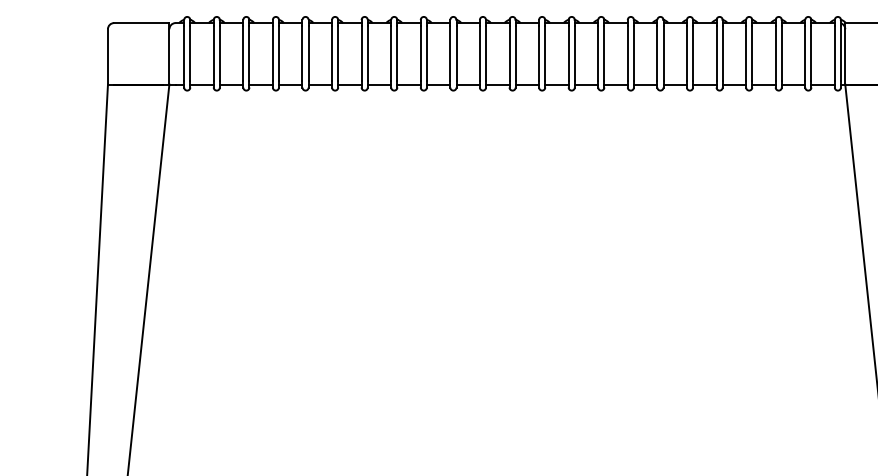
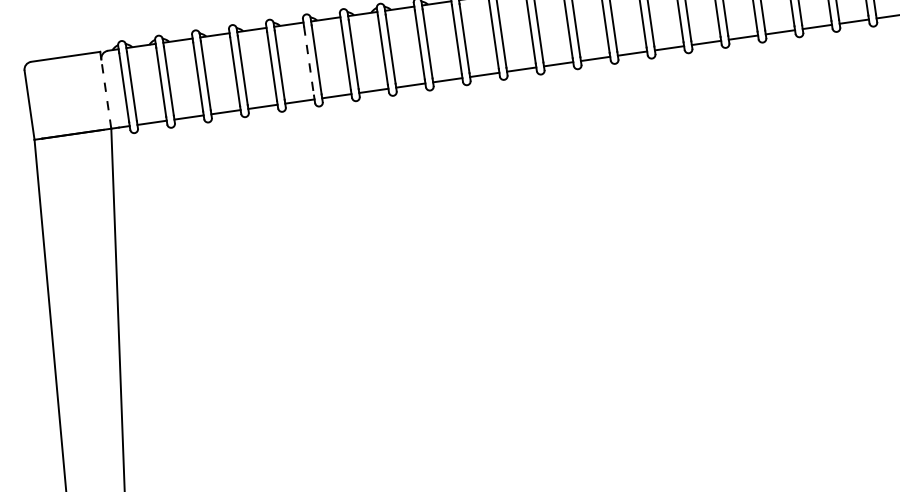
line: (332, 53) -> (309, 60), solid -> dashed
line: (169, 56) -> (106, 93), solid -> dashed

